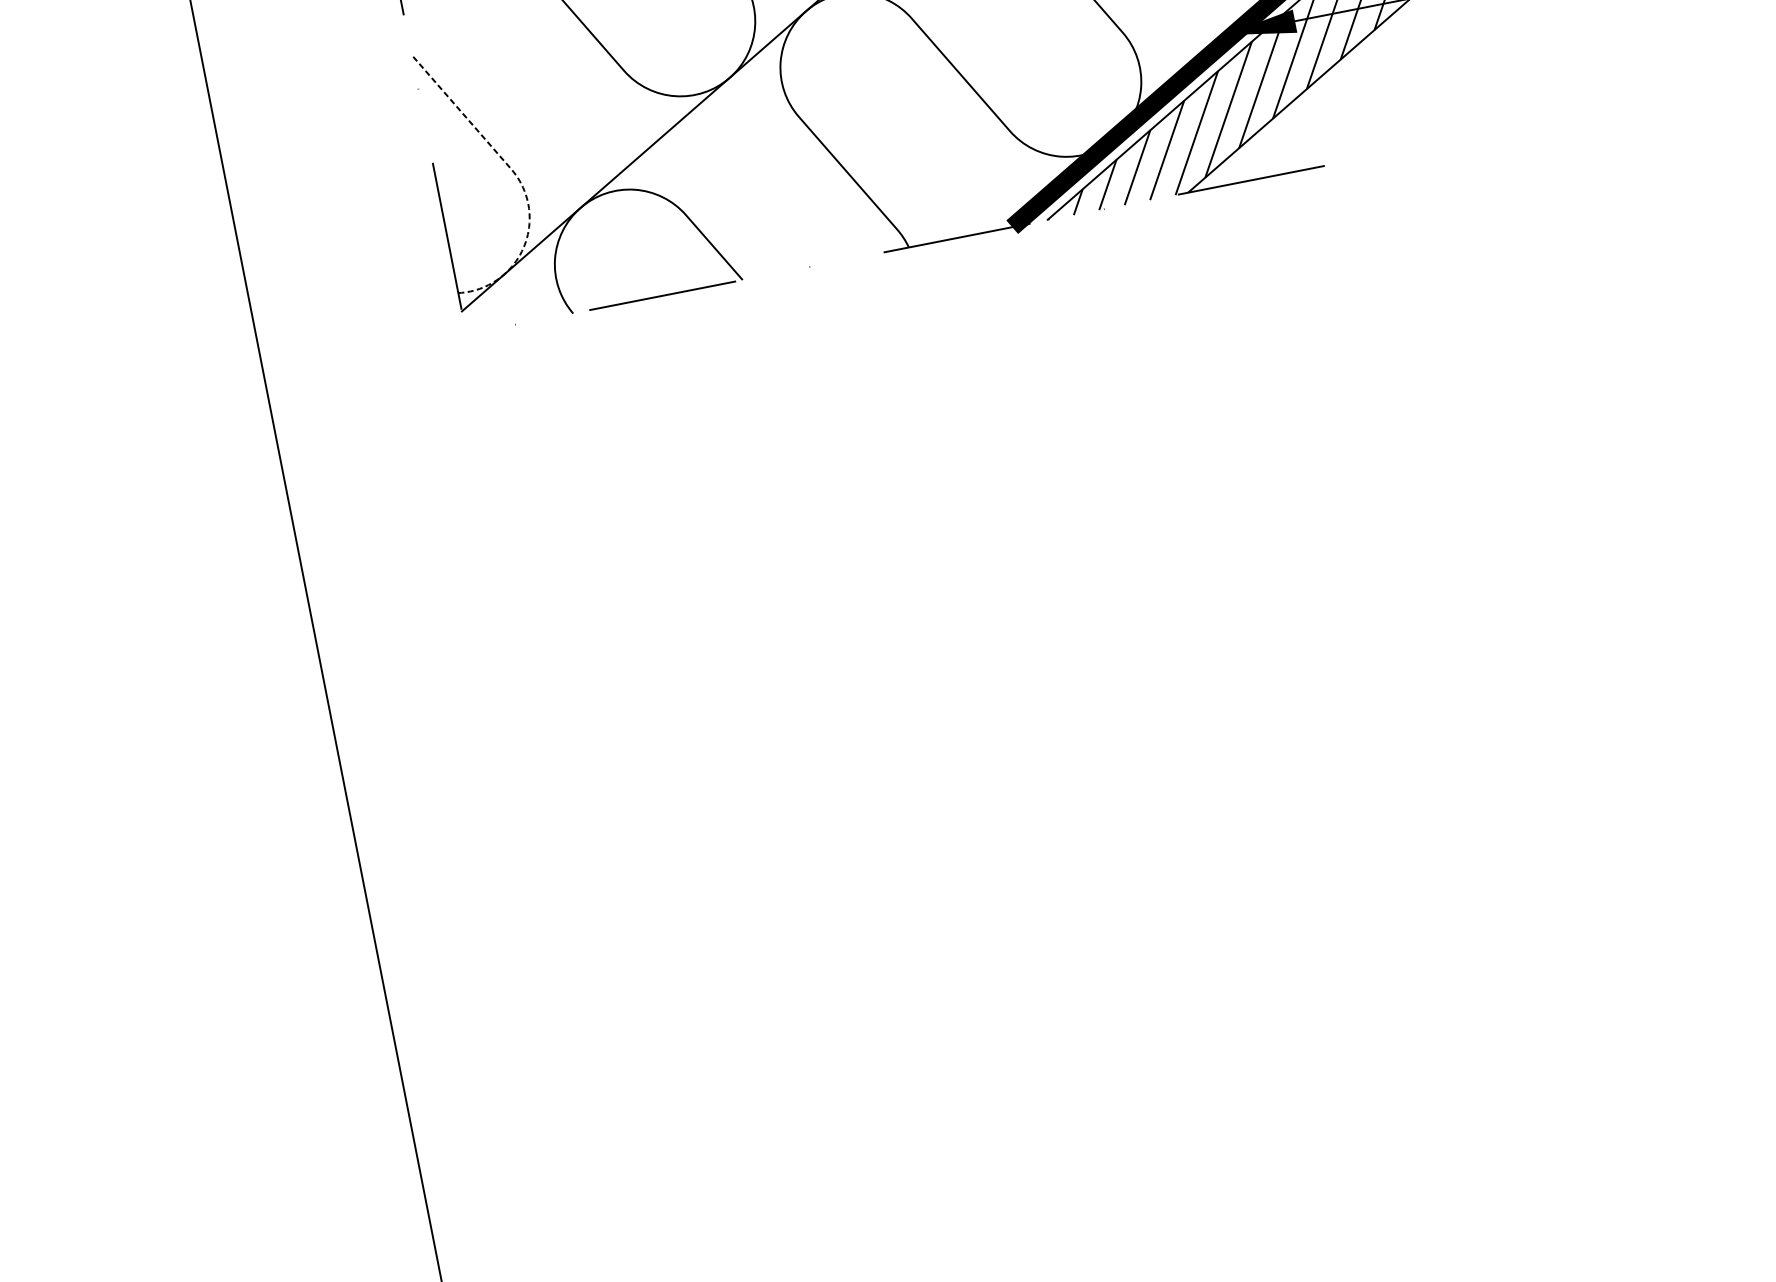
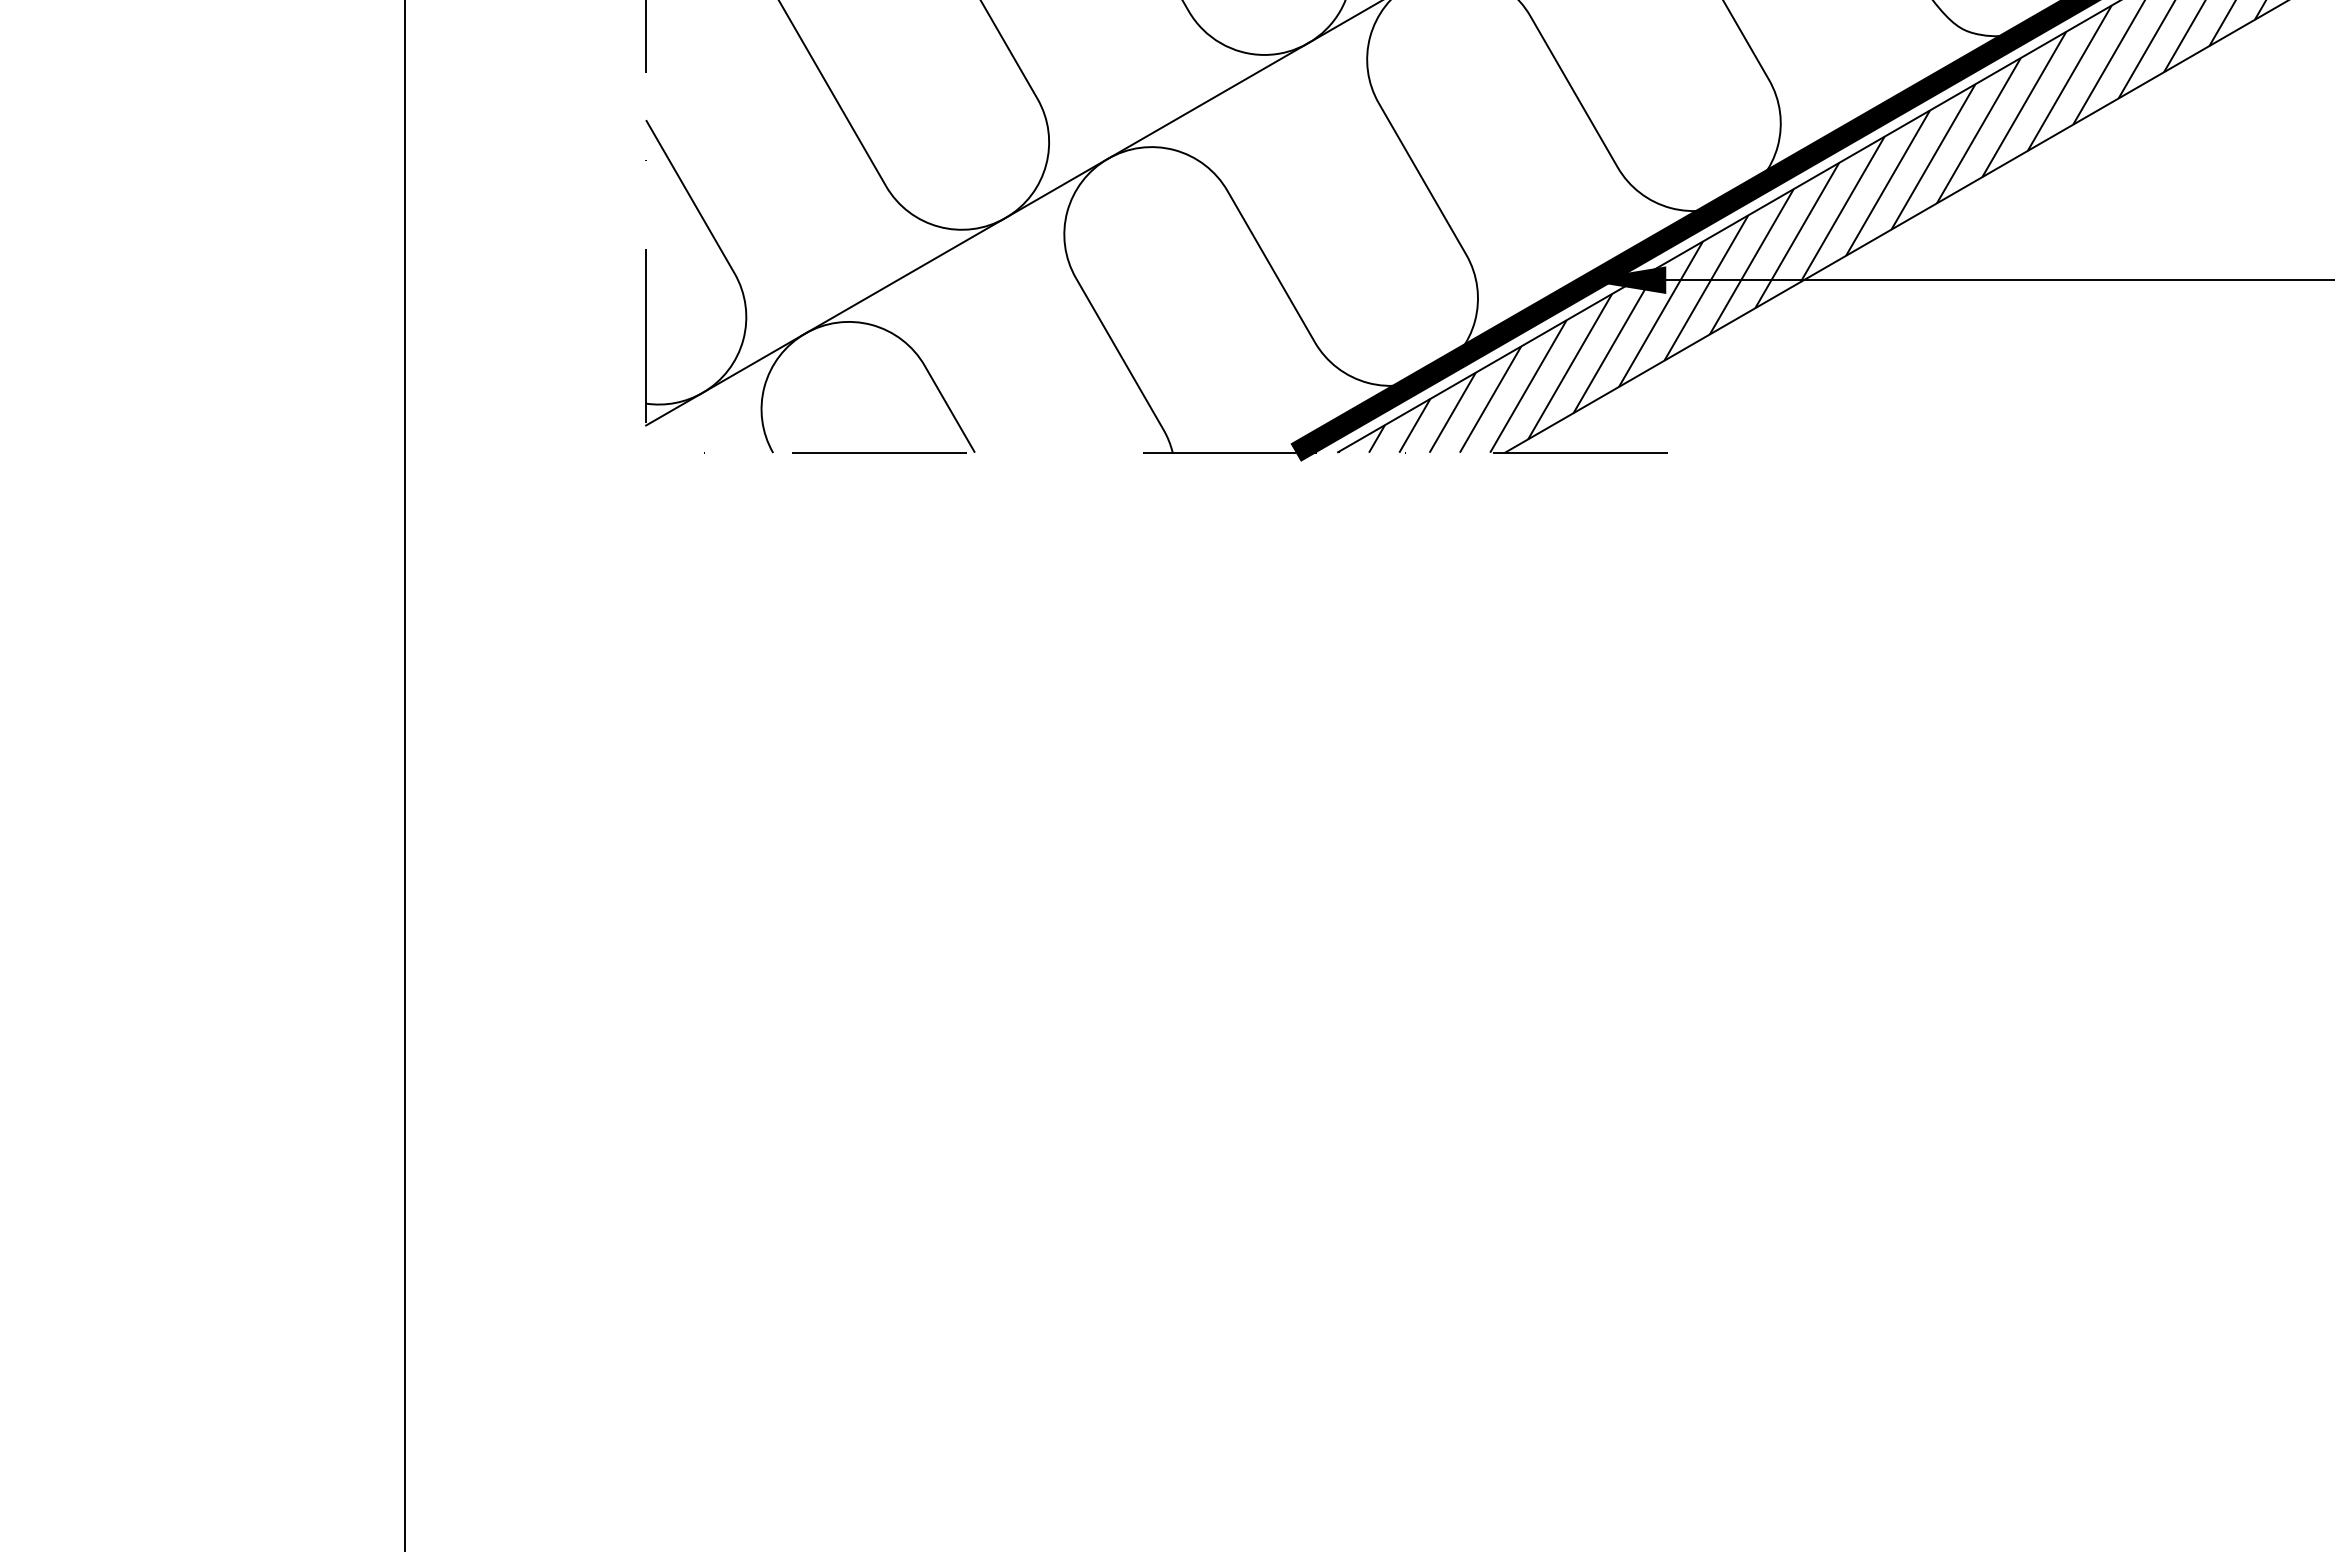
line: (522, 185) -> (743, 294), dashed -> solid

